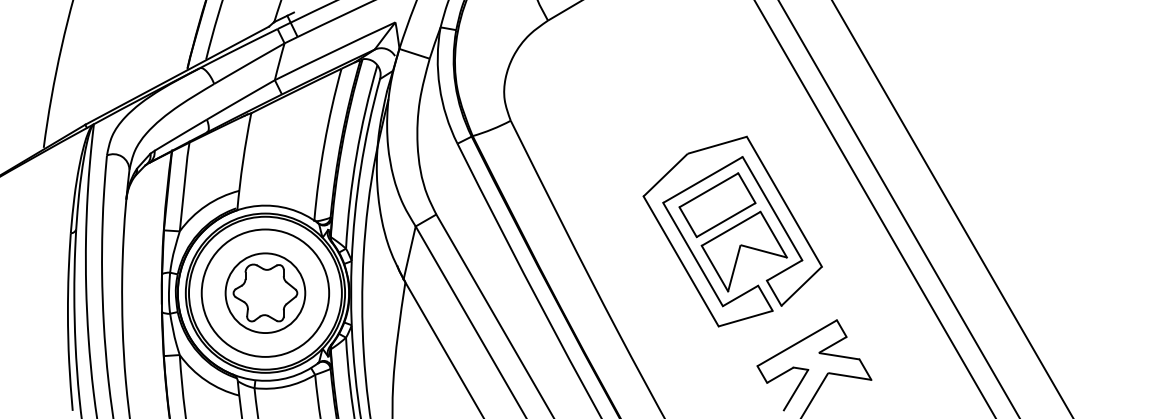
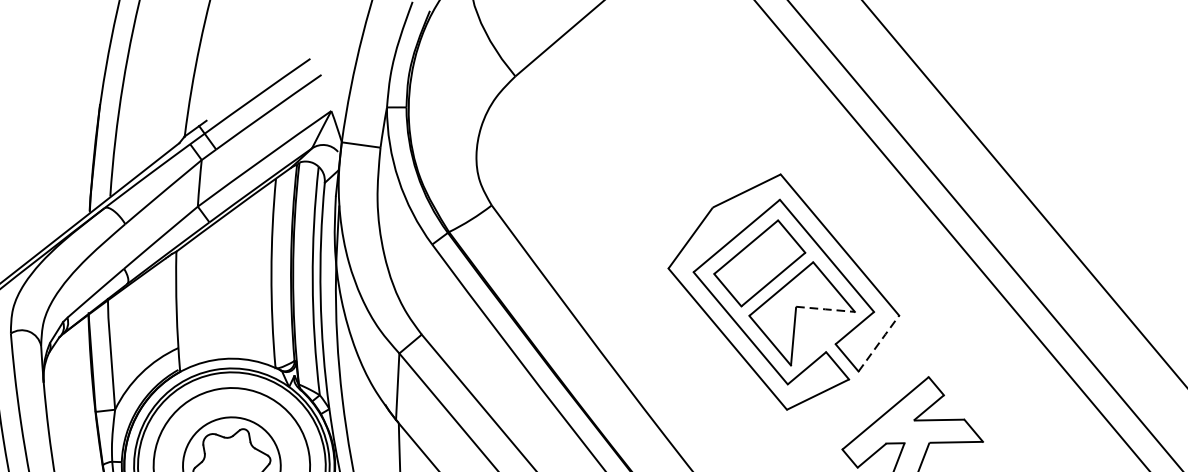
line: (763, 251) -> (825, 309), solid -> dashed
line: (801, 286) -> (878, 343), solid -> dashed

